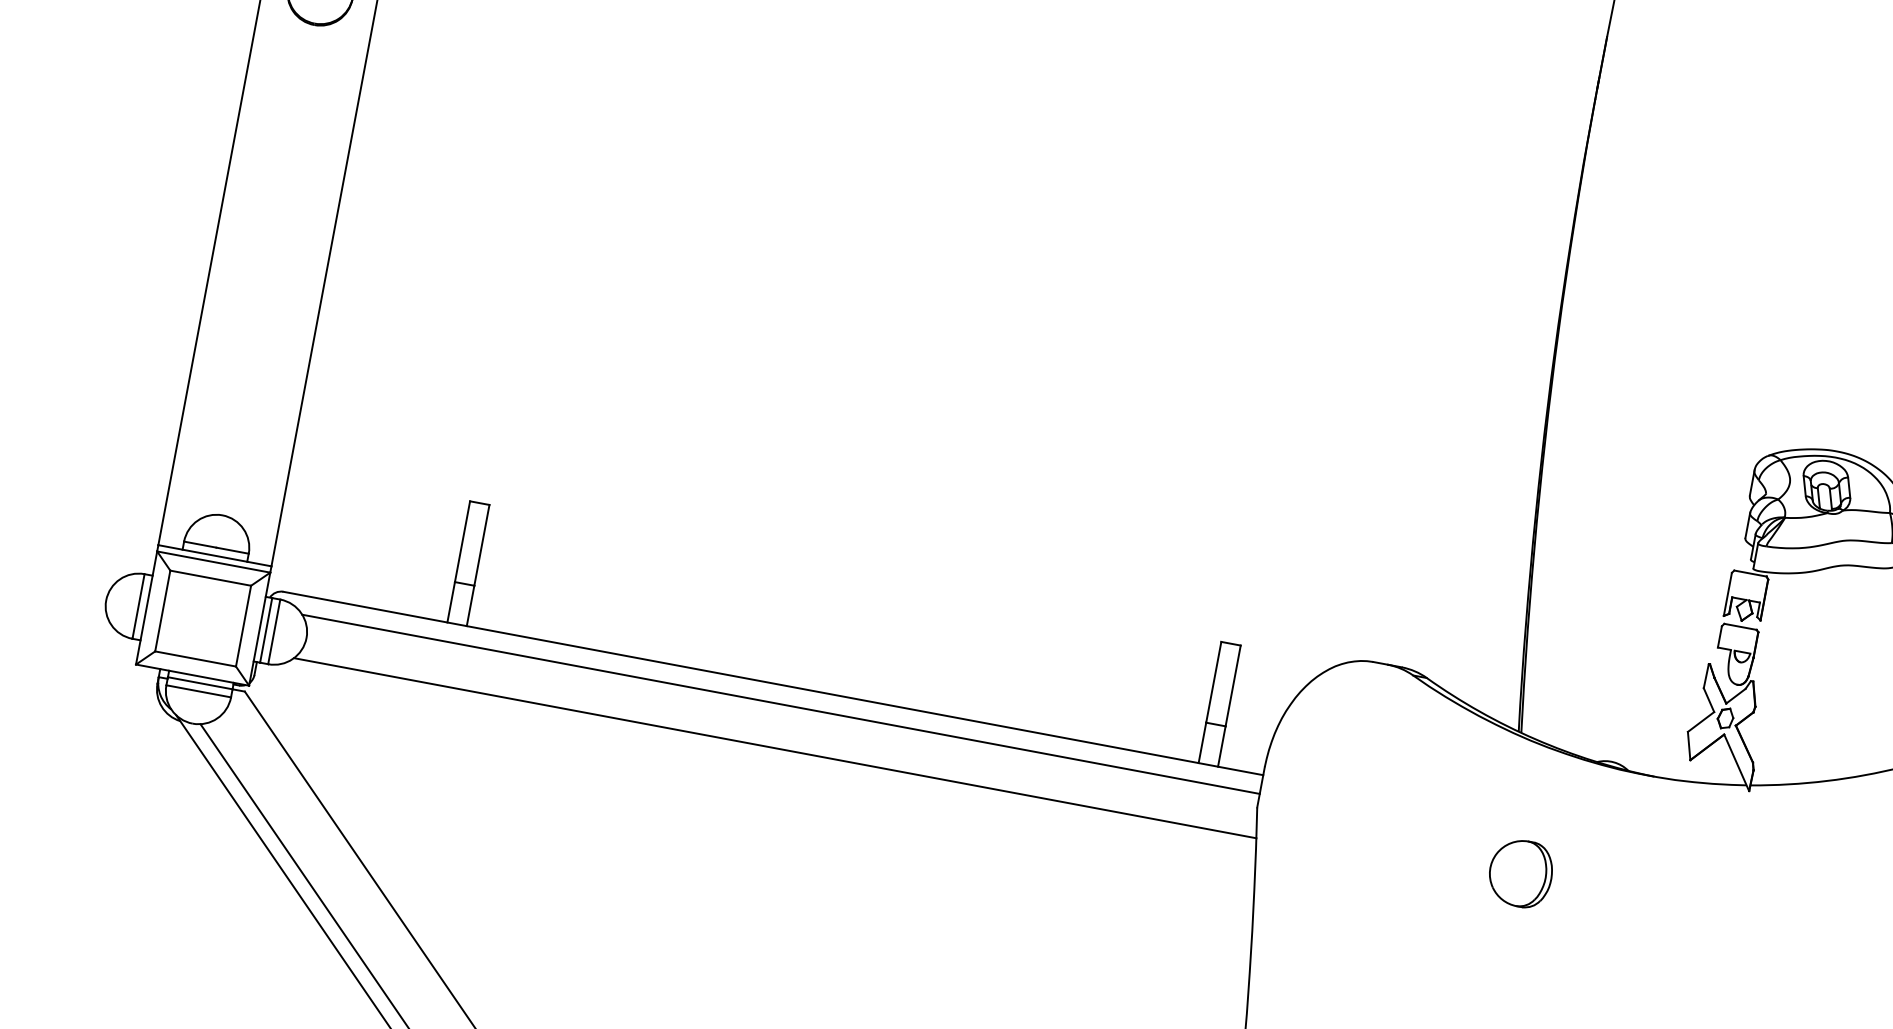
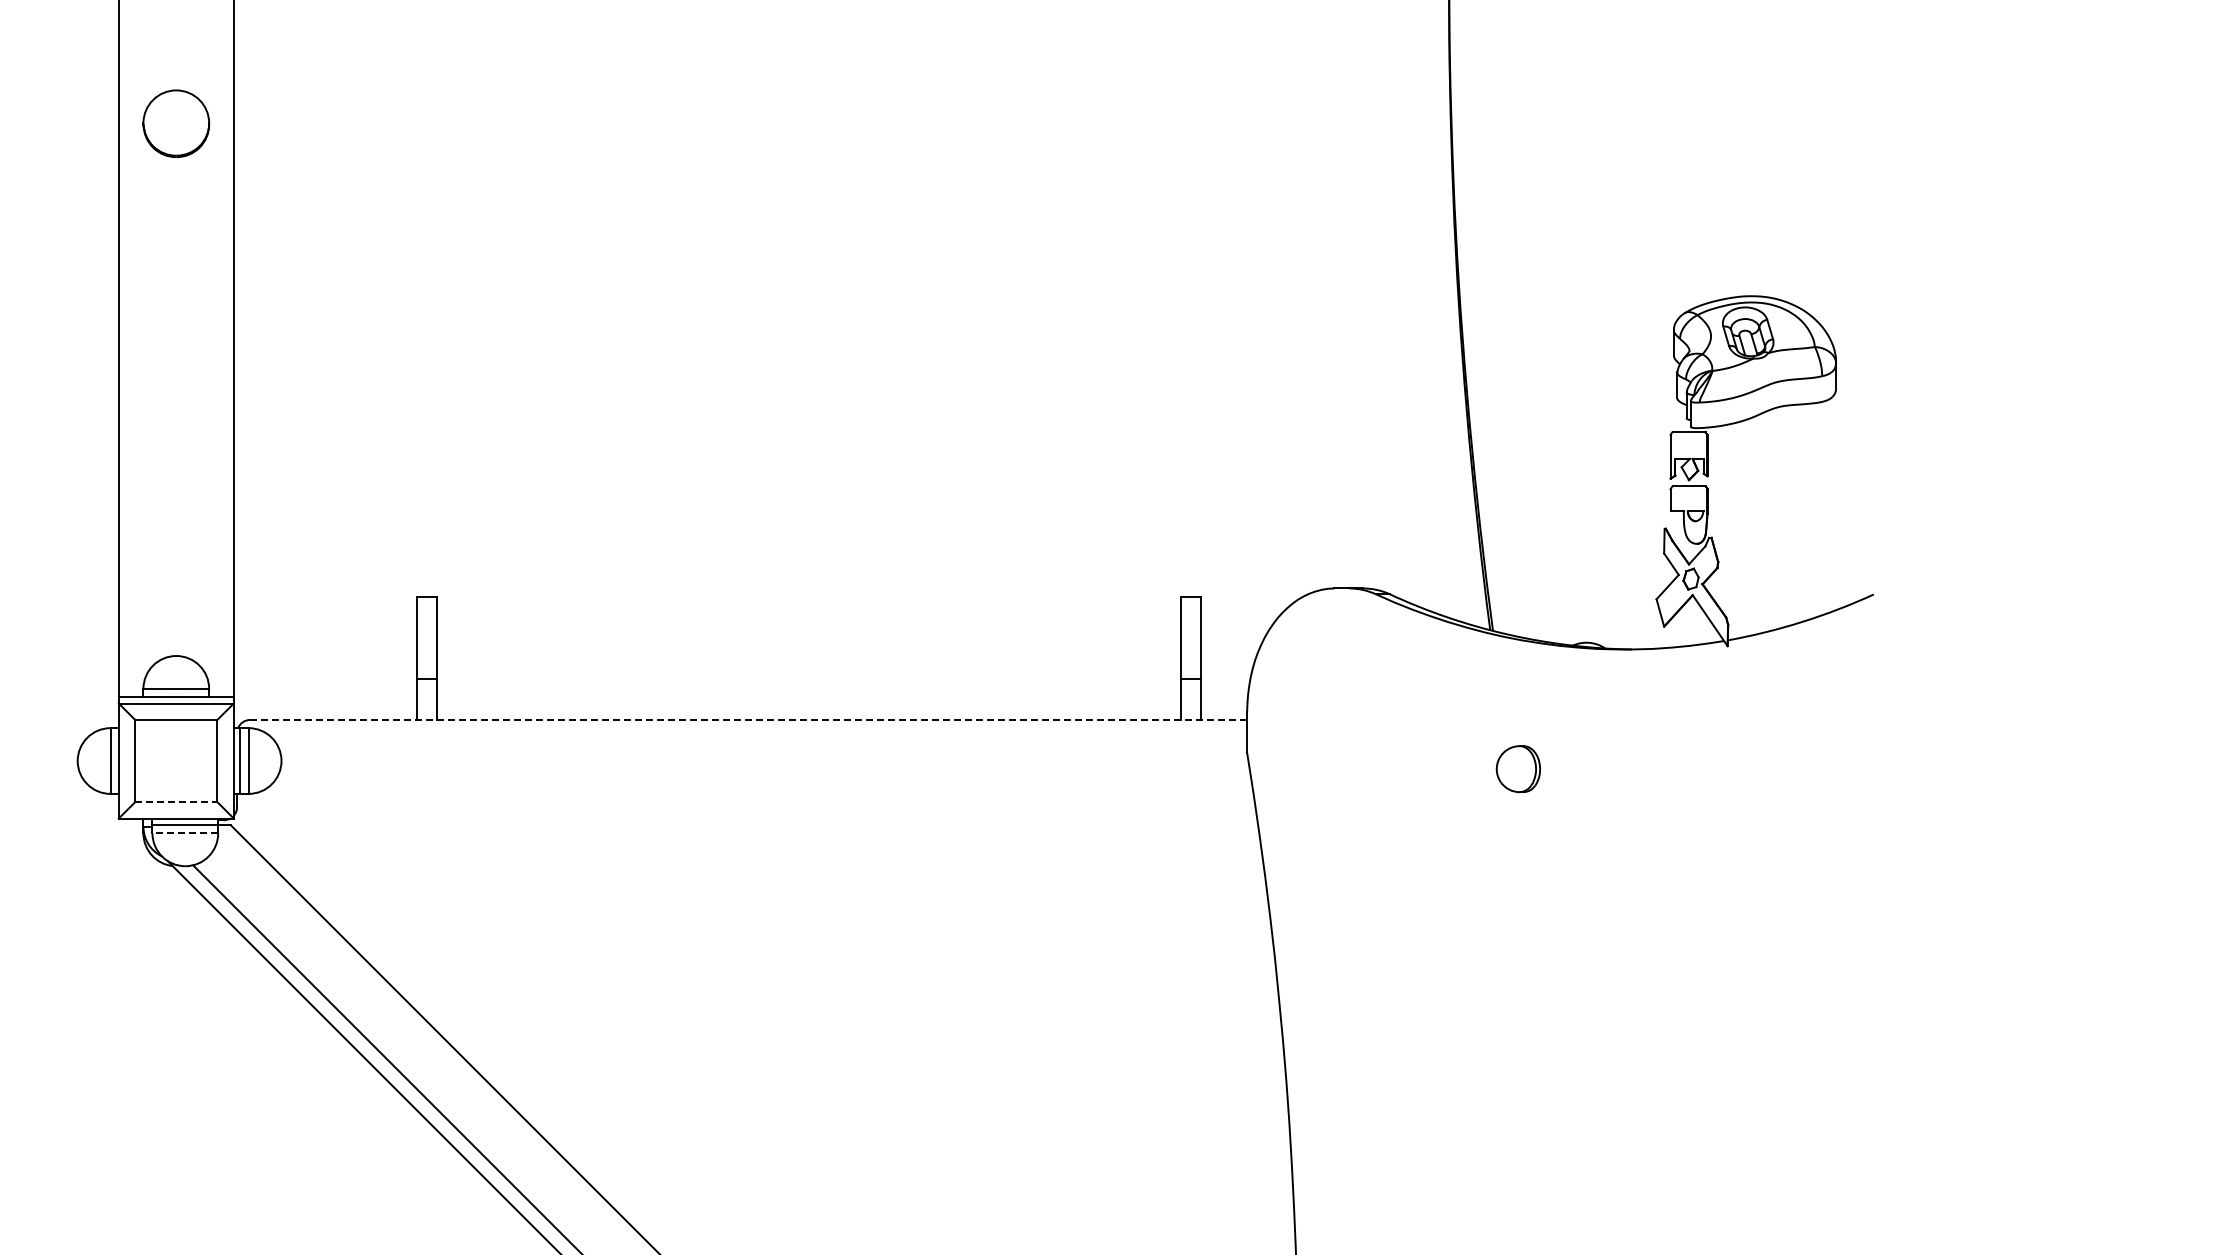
line: (195, 659) -> (176, 802), solid -> dashed
line: (773, 683) -> (748, 719), solid -> dashed
line: (198, 691) -> (185, 833), solid -> dashed
line: (780, 704) -> (759, 739), removed
line: (775, 748) -> (762, 783), removed
part: (1521, 872) -> (1518, 768), size x0.7

